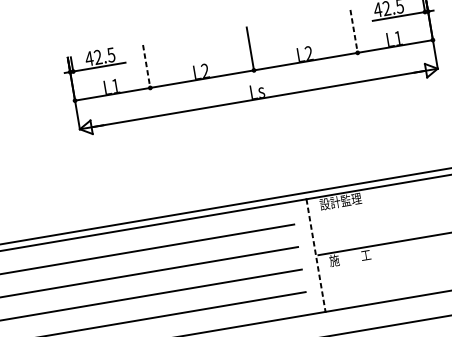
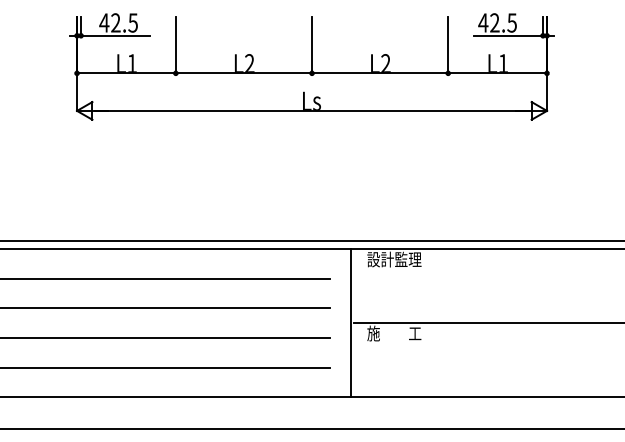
line: (354, 31) -> (448, 45), dashed -> solid
line: (146, 66) -> (175, 45), dashed -> solid
line: (316, 255) -> (351, 323), dashed -> solid

